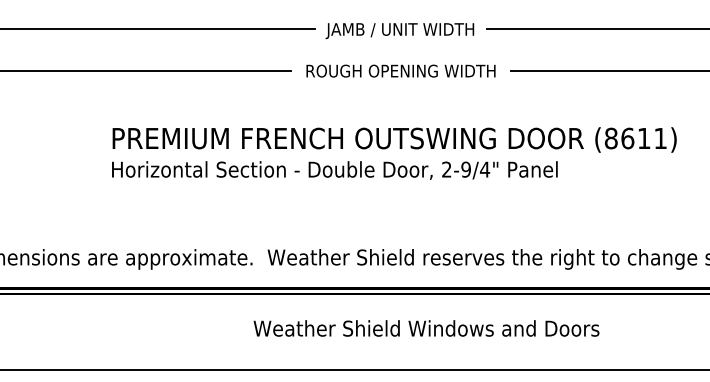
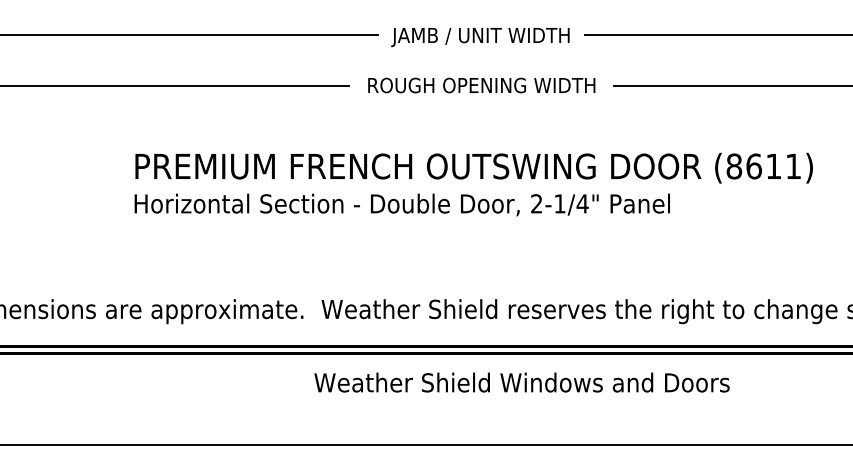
text: (465, 169) -> (559, 203), 2-9/4" -> 2-1/4"
text: (426, 328) -> (521, 382), moved

